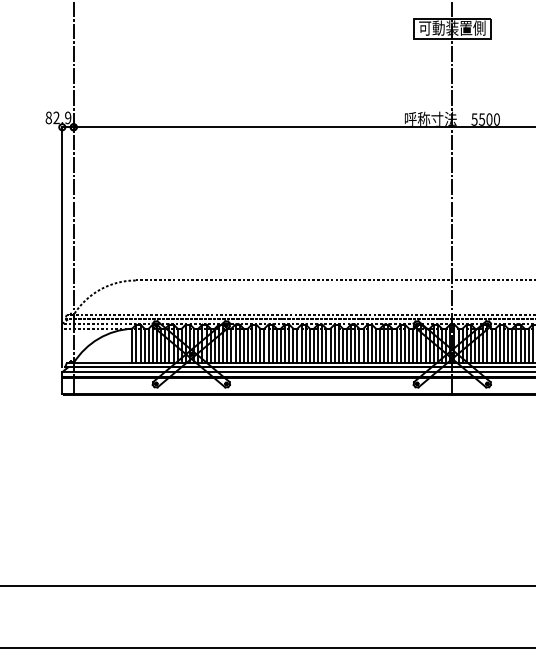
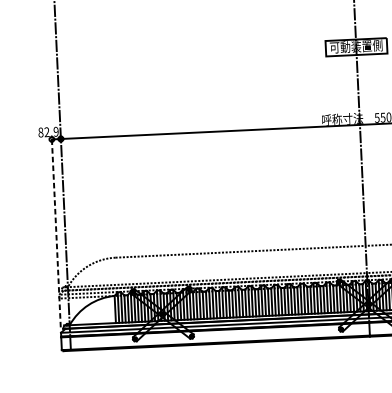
line: (62, 247) -> (56, 234), solid -> dashed

